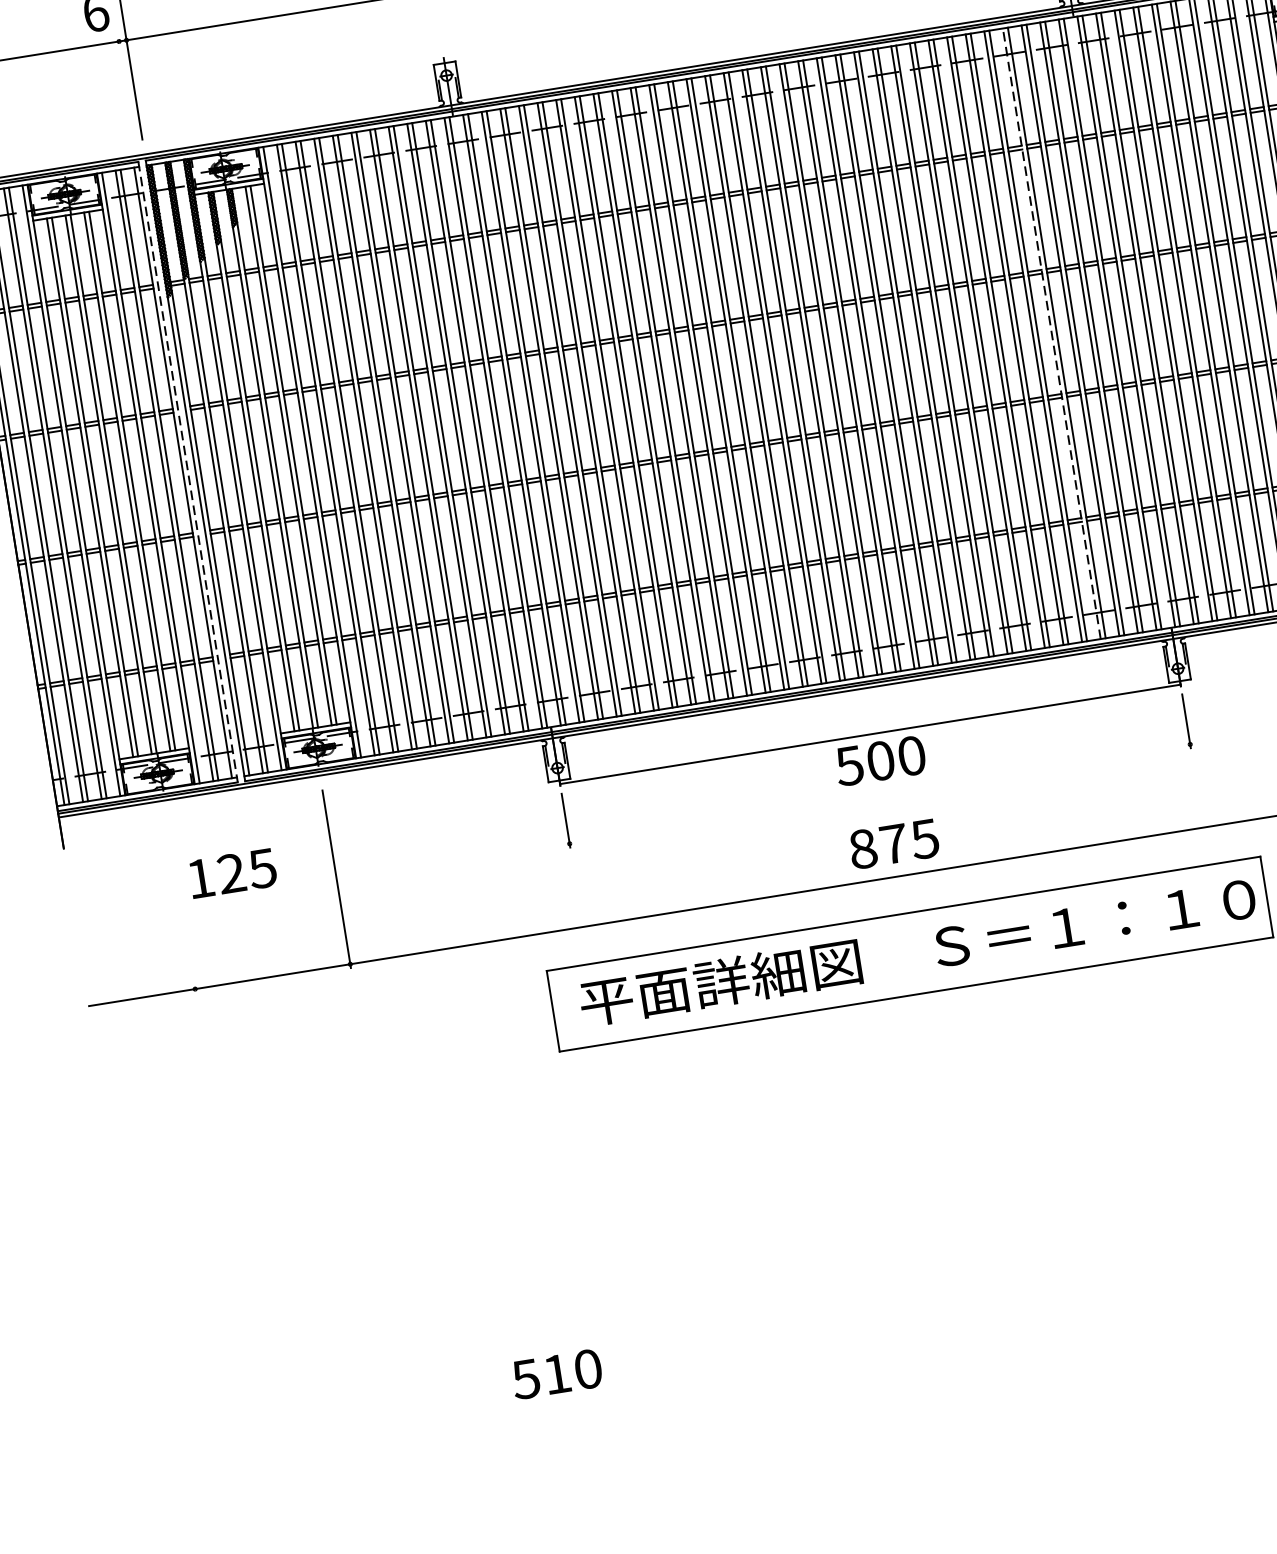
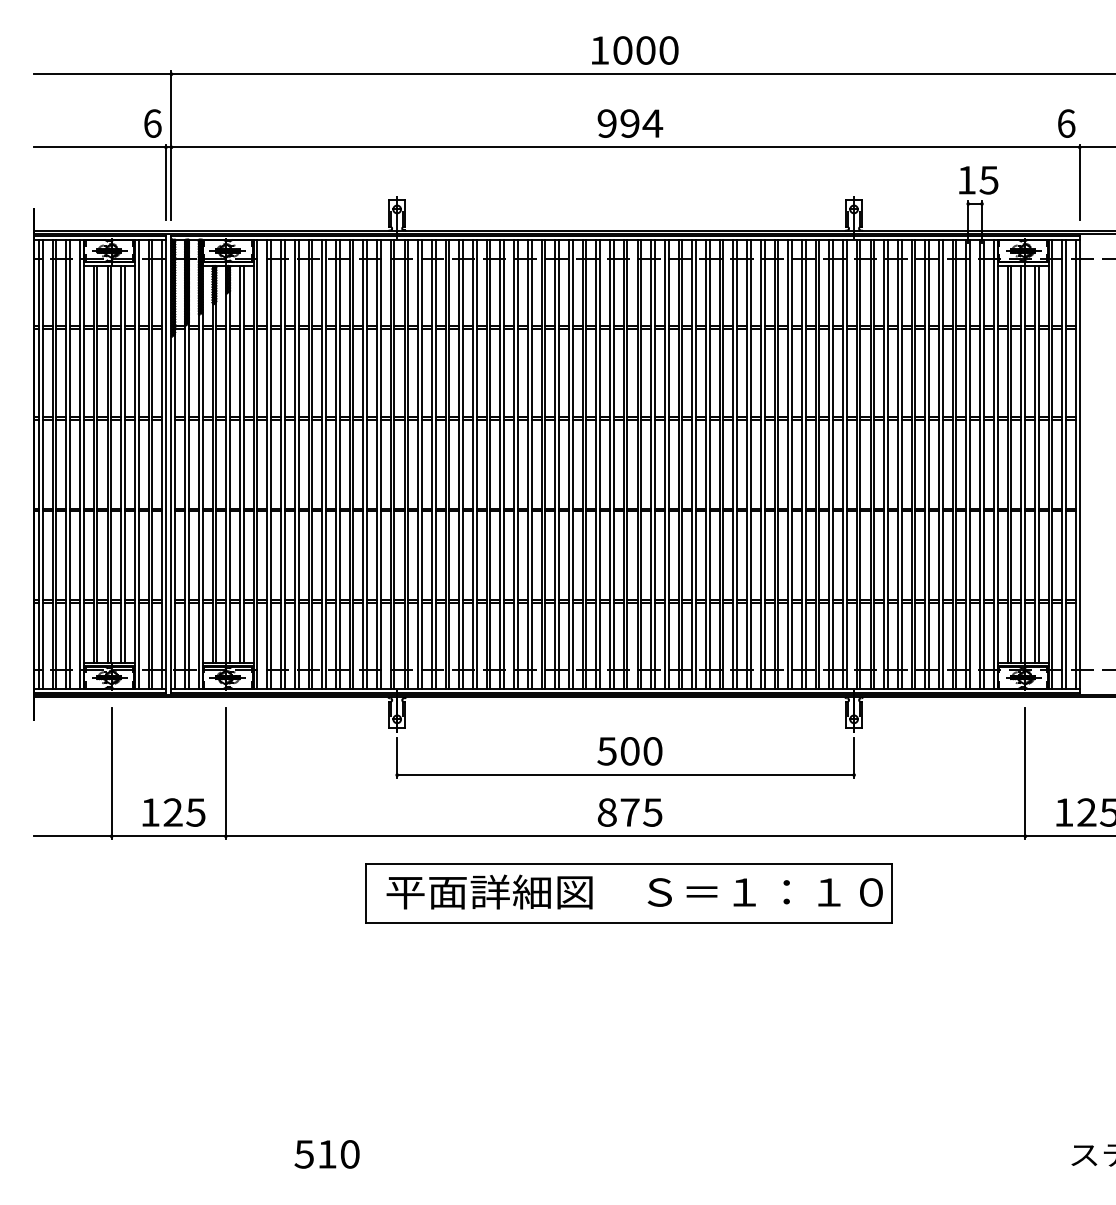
line: (127, 89) -> (166, 182), added
line: (1051, 334) -> (801, 464), dashed -> solid
line: (188, 472) -> (166, 464), dashed -> solid
line: (870, 734) -> (625, 775), moved
text: (232, 873) -> (173, 812), moved
line: (181, 903) -> (111, 773), added

